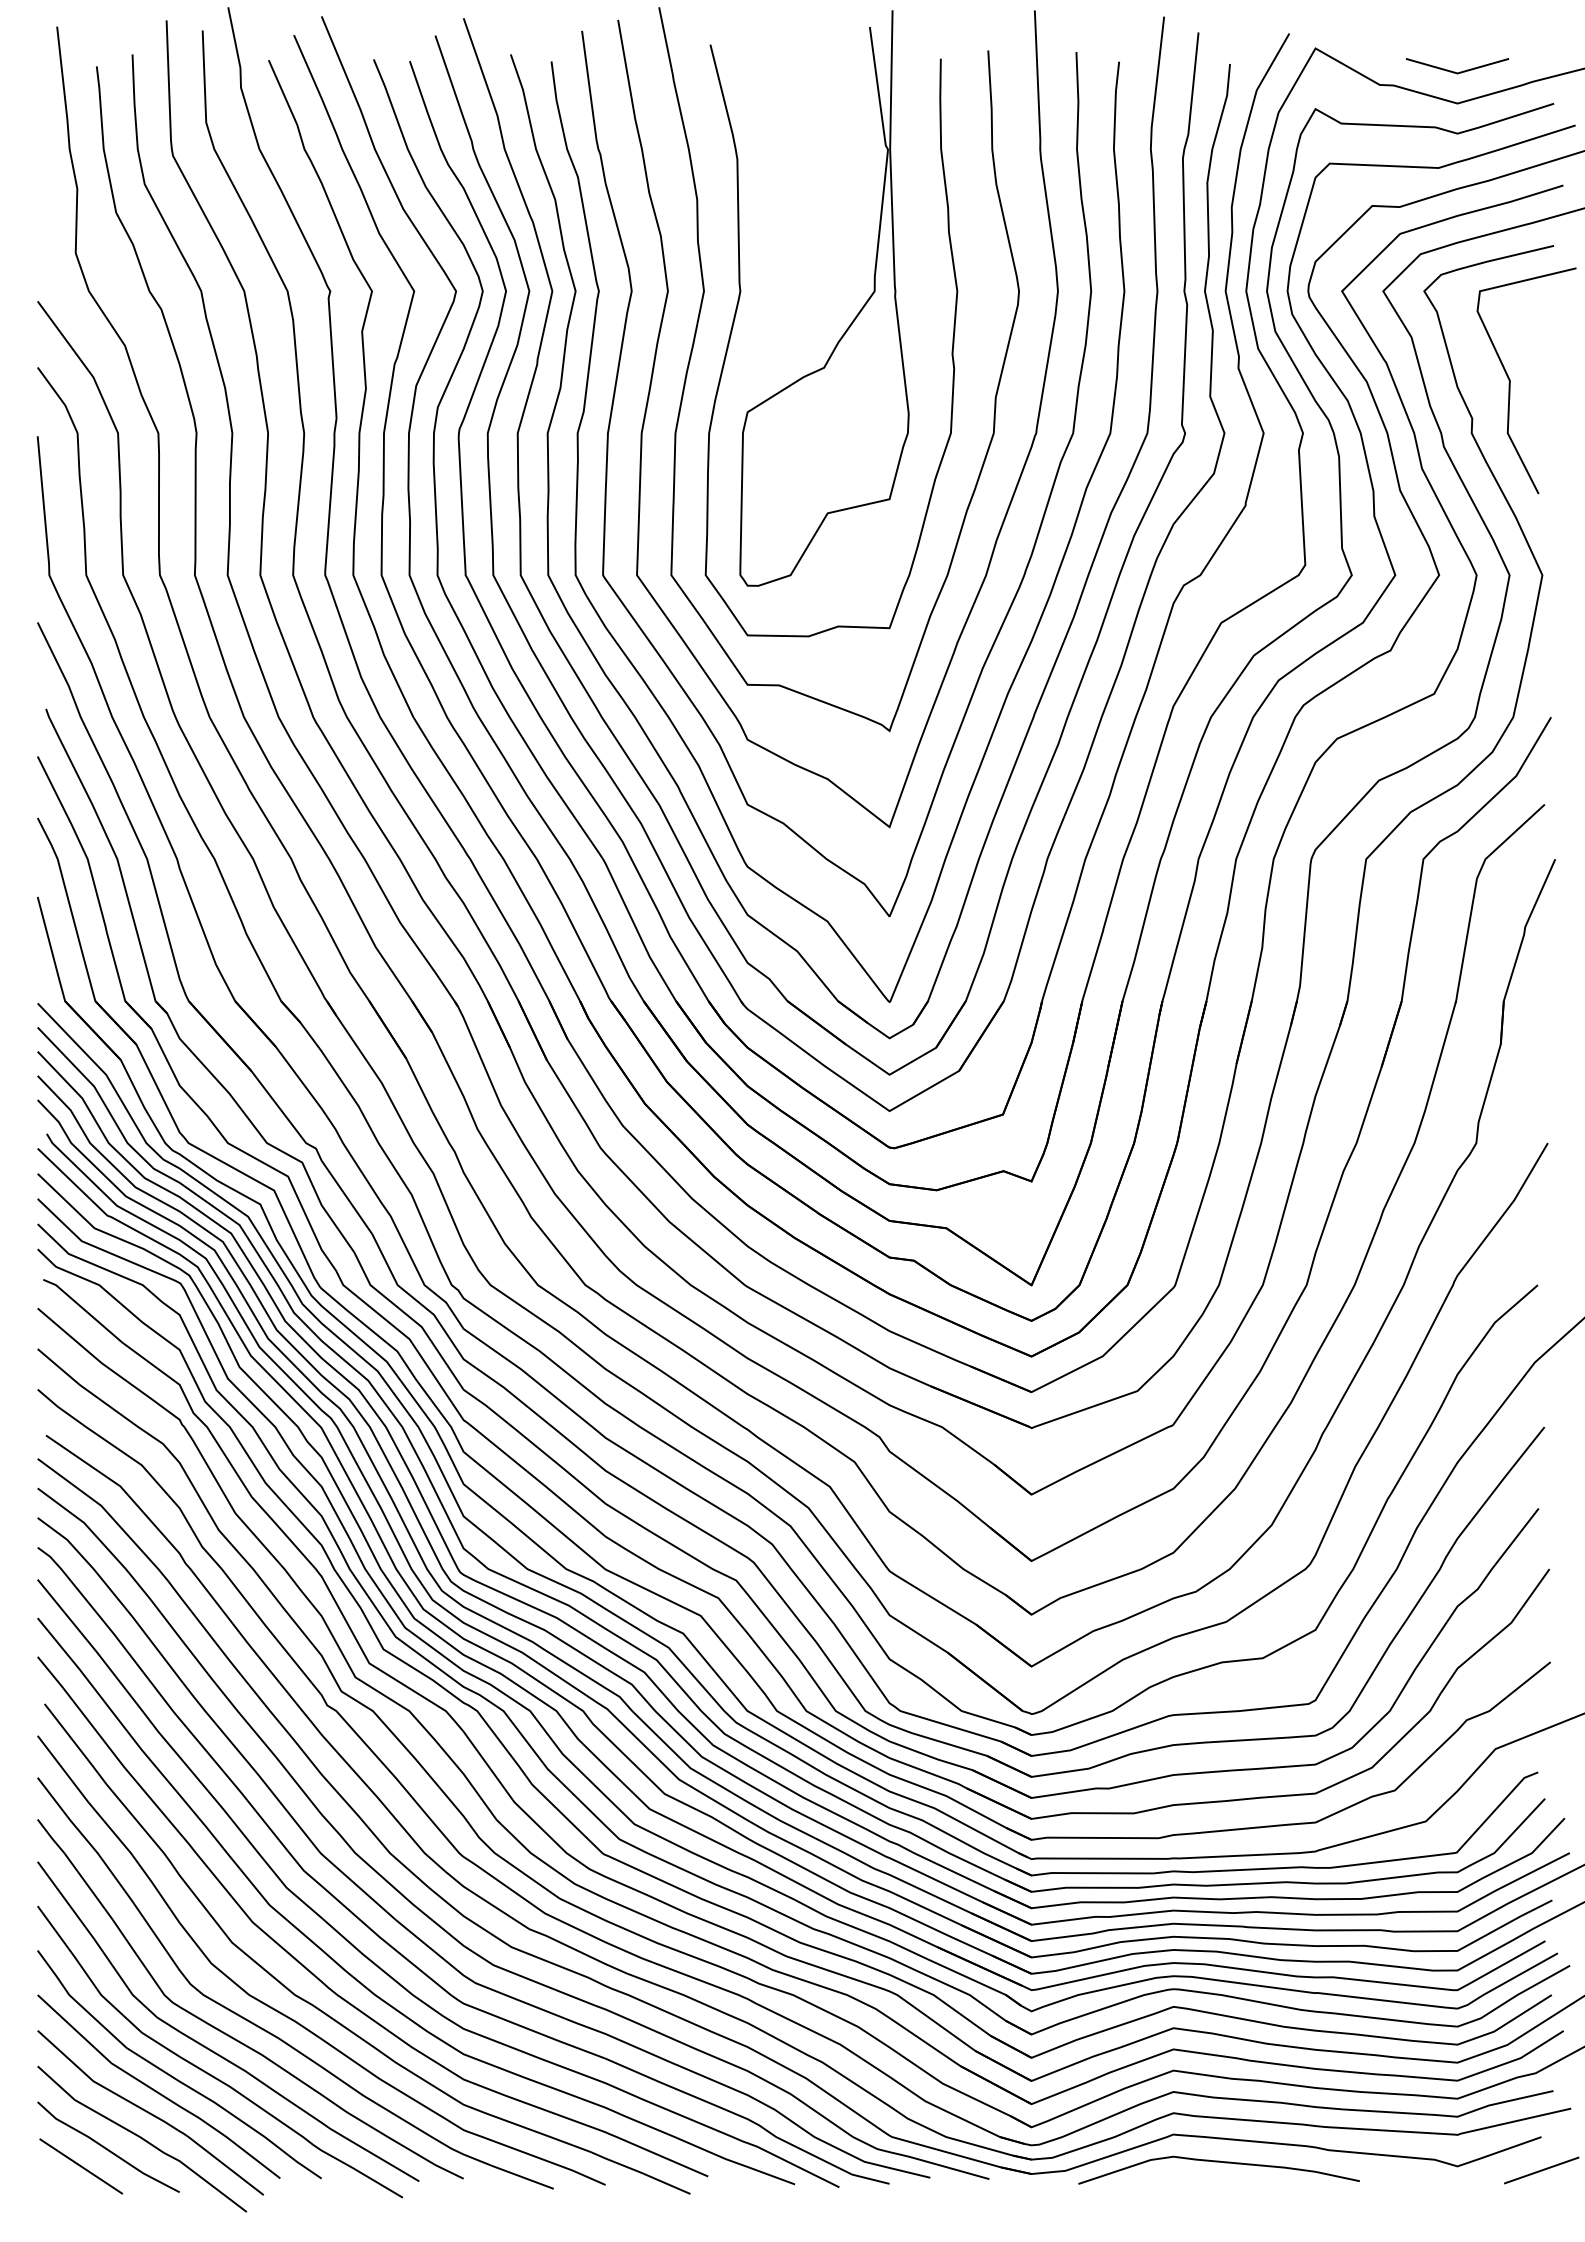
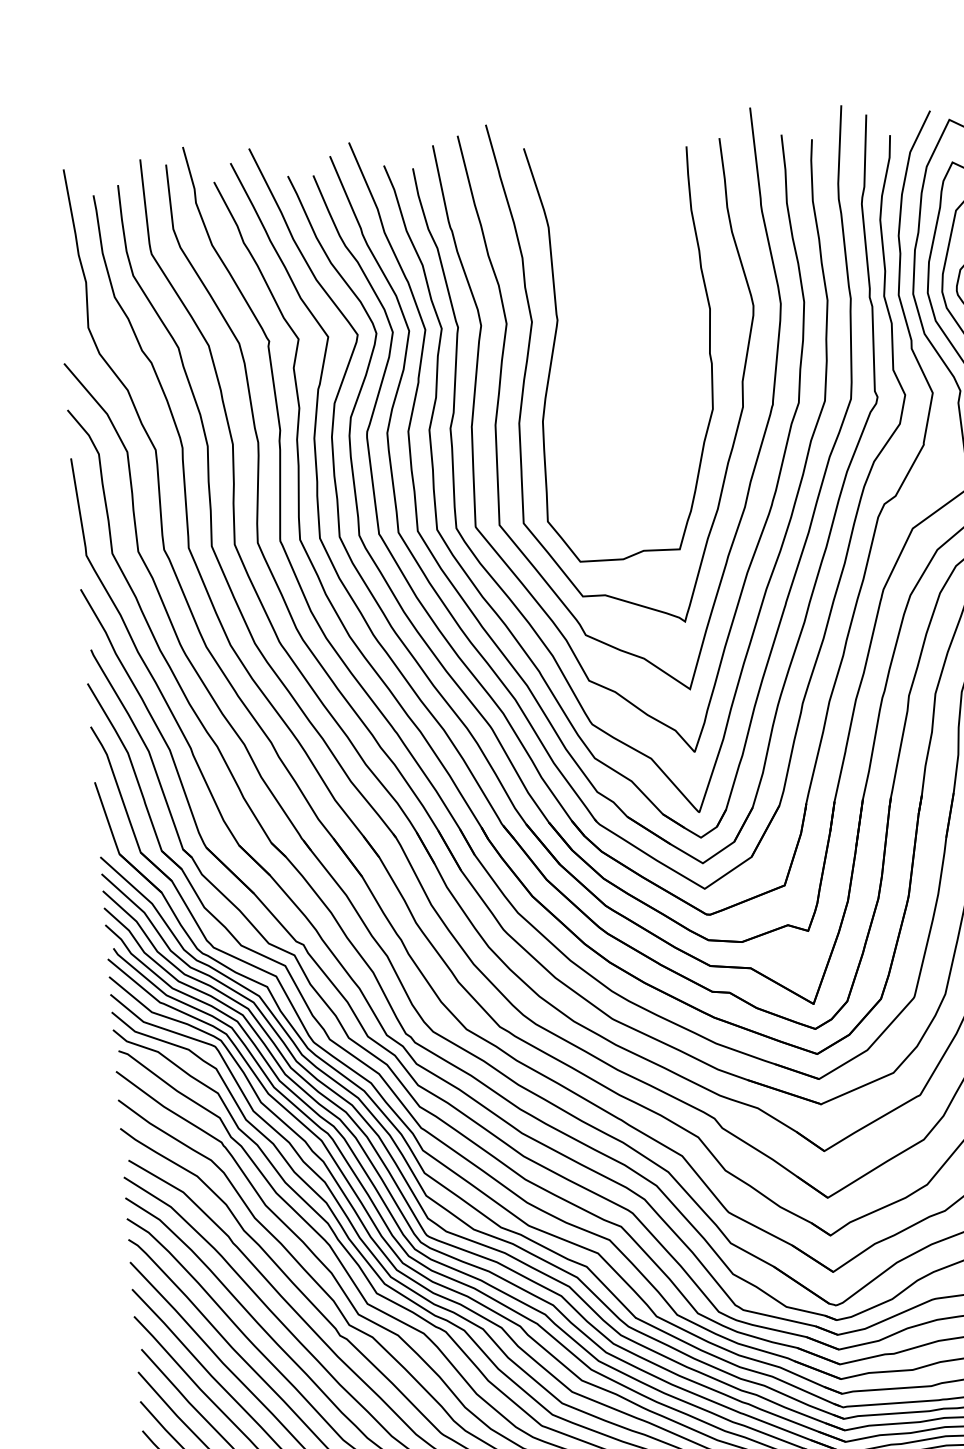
curve: (852, 320) -> (637, 334), removed

